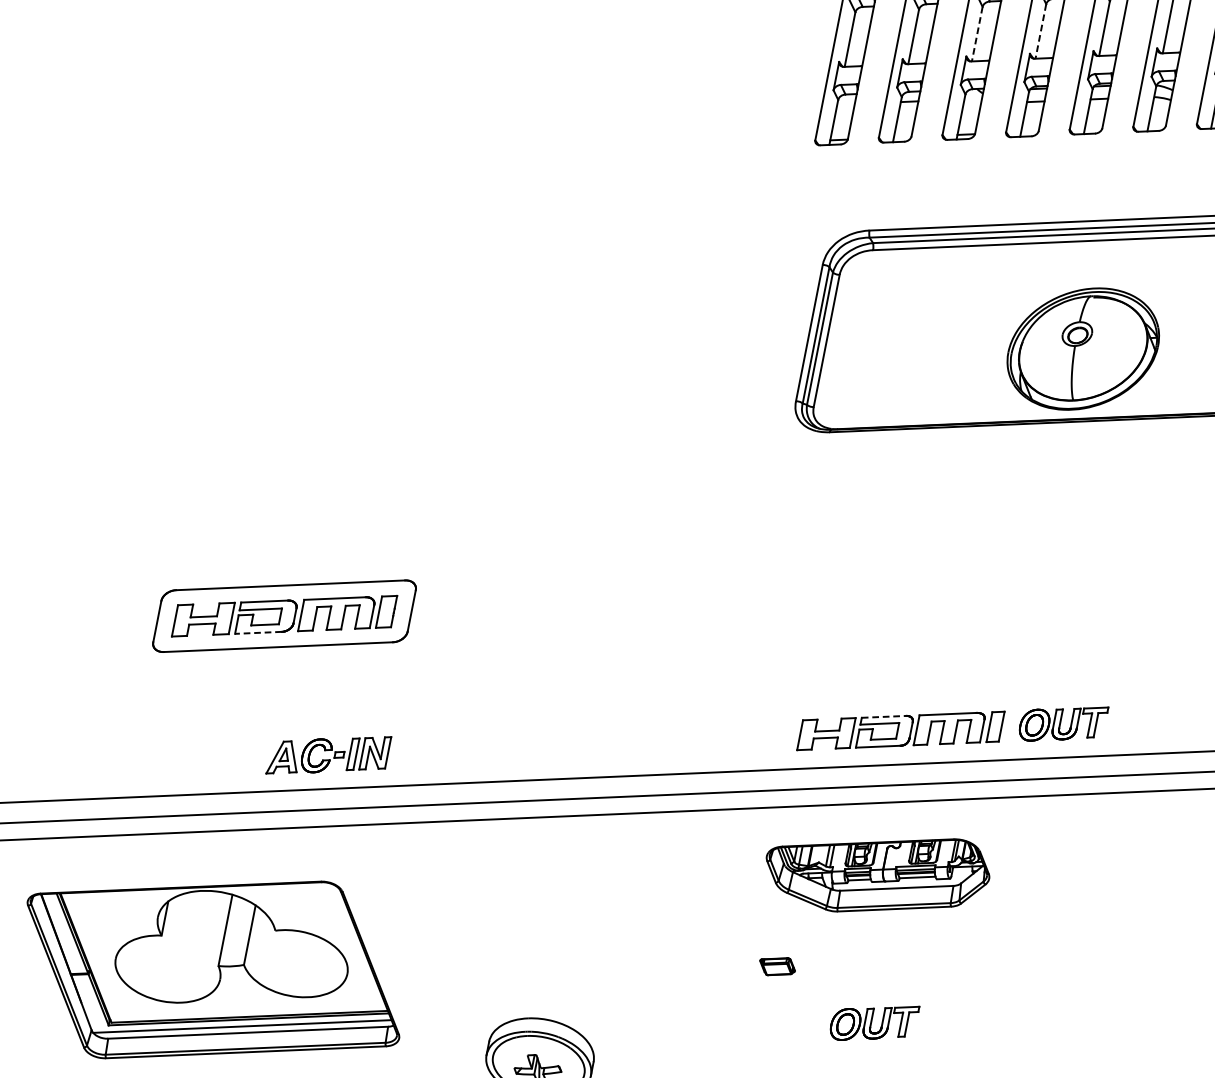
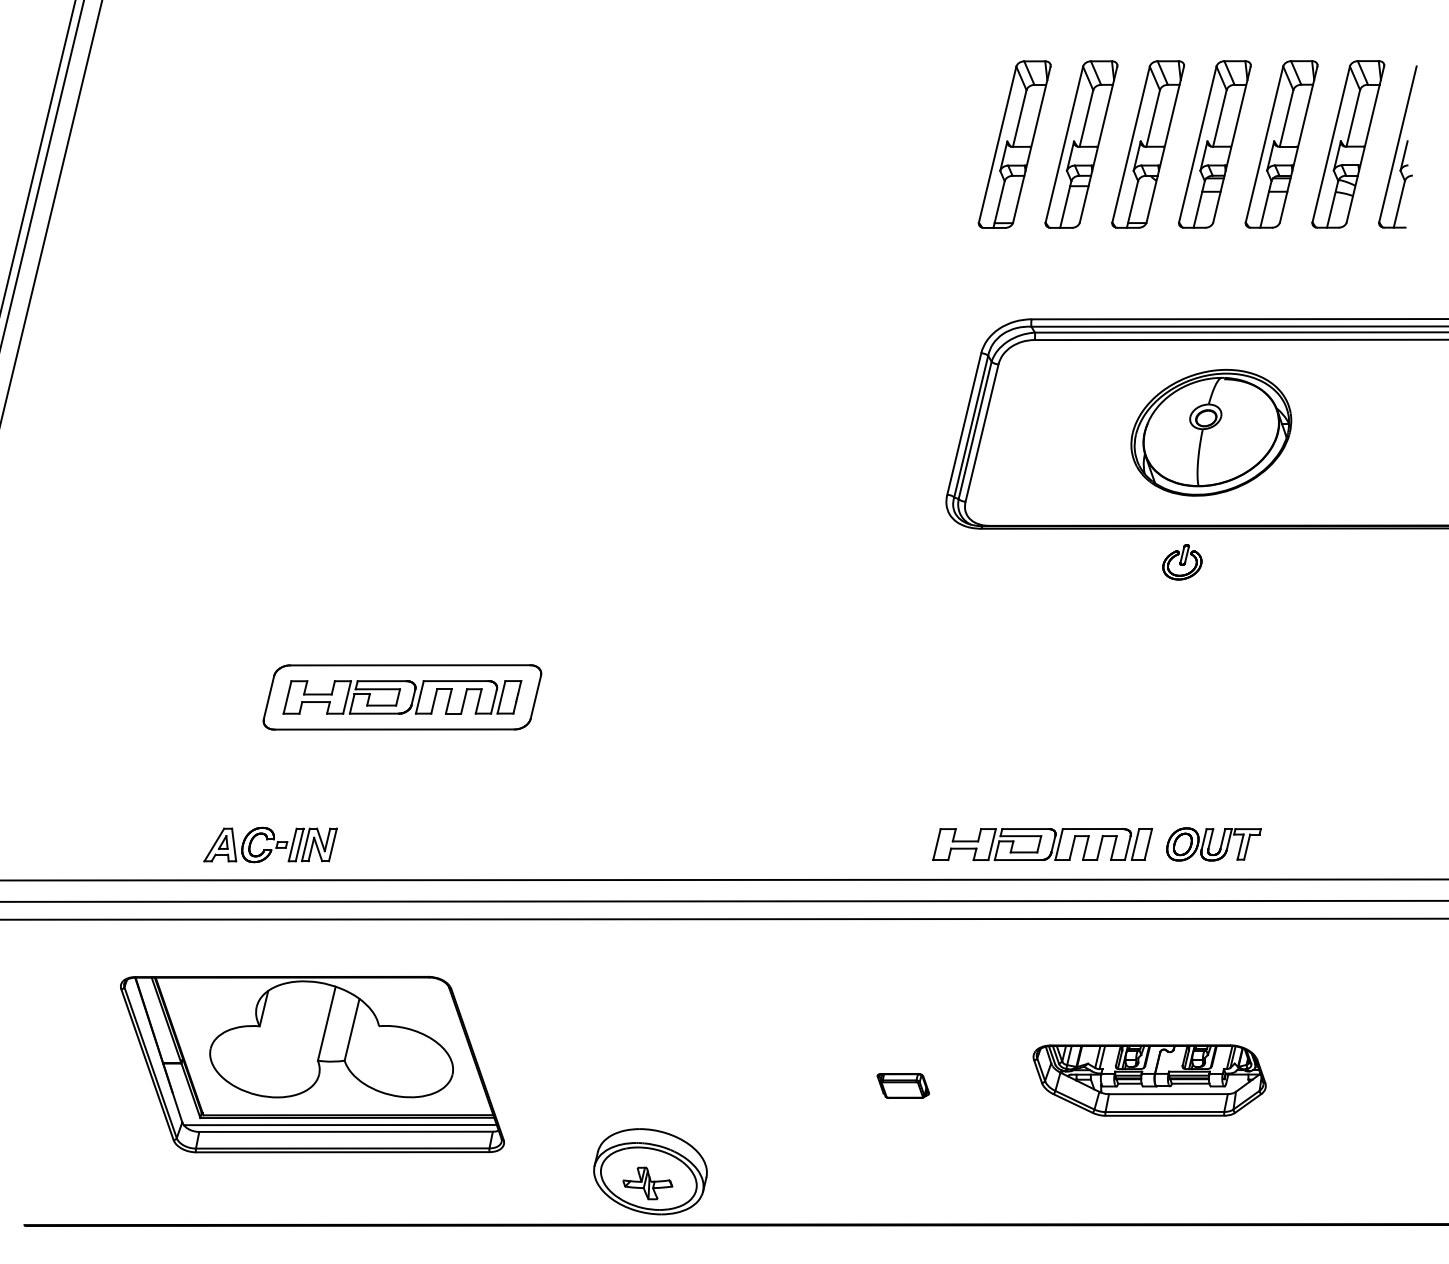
line: (1040, 31) -> (1219, 118), dashed -> solid
line: (977, 34) -> (1153, 118), dashed -> solid
part: (1083, 348) -> (1211, 432), moved
part: (1023, 456) -> (1182, 562), added
line: (257, 632) -> (373, 713), dashed -> solid
line: (884, 717) -> (1026, 829), dashed -> solid
part: (328, 754) -> (270, 844), moved
part: (878, 876) -> (1149, 1080), moved
part: (776, 966) -> (902, 1085), size x1.43
part: (874, 1023) -> (1002, 1149), removed

